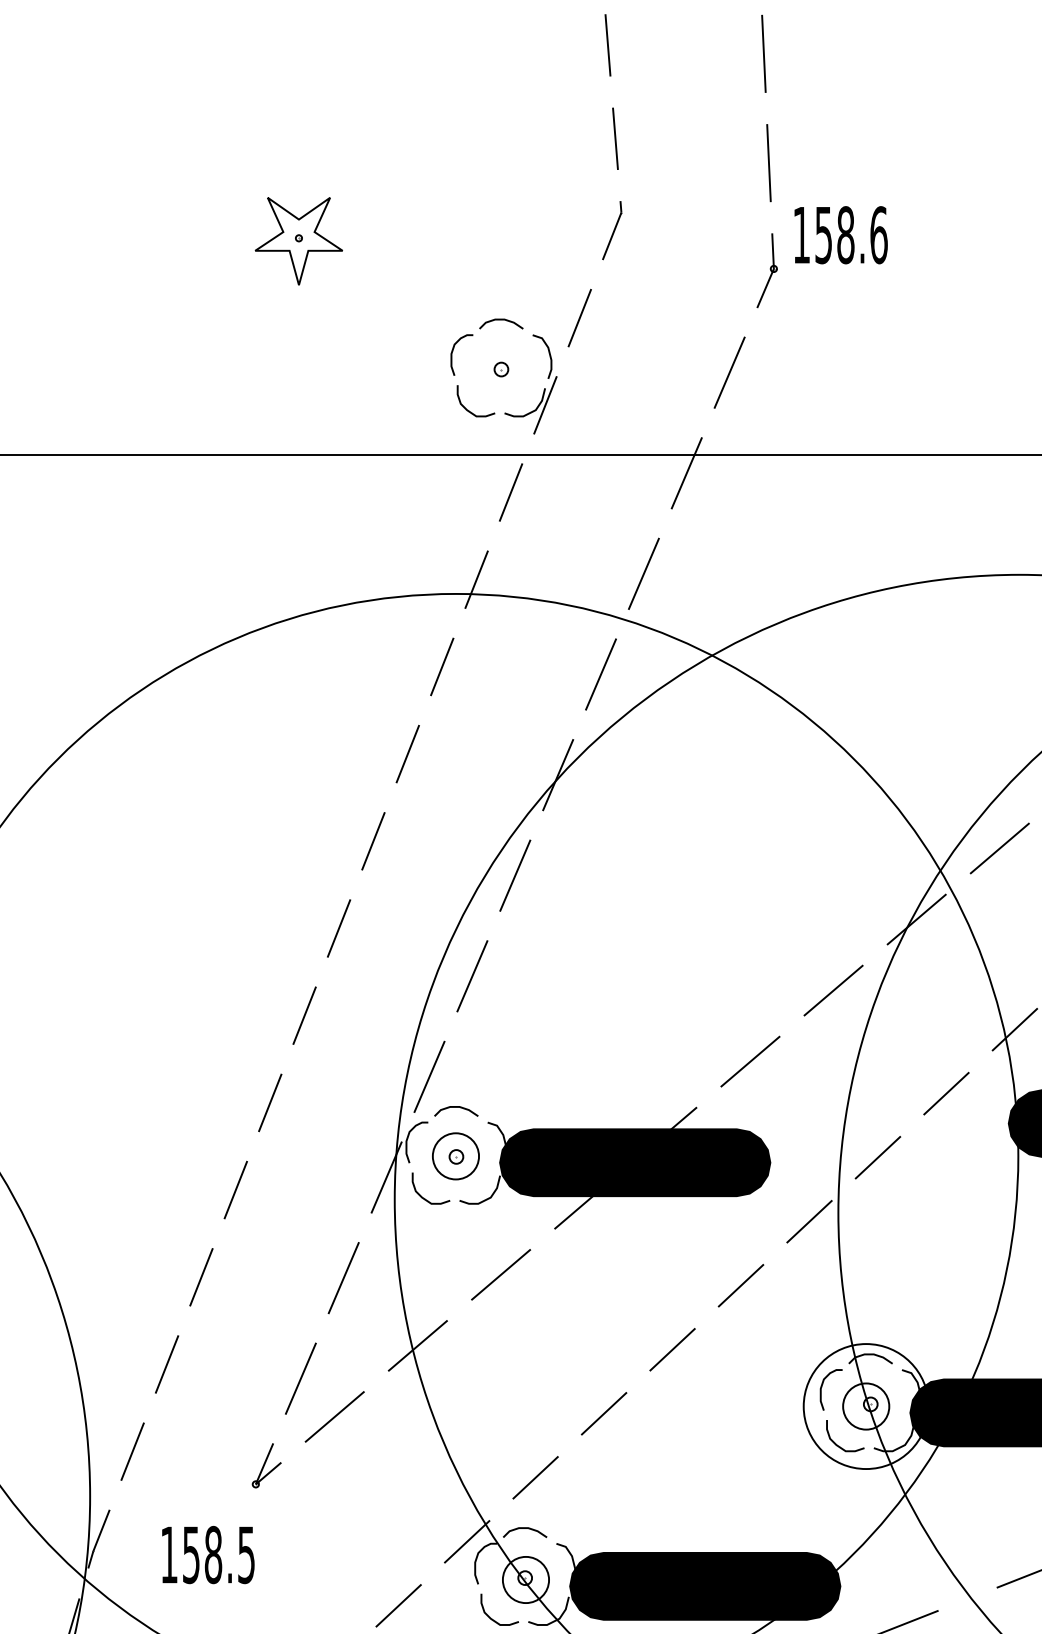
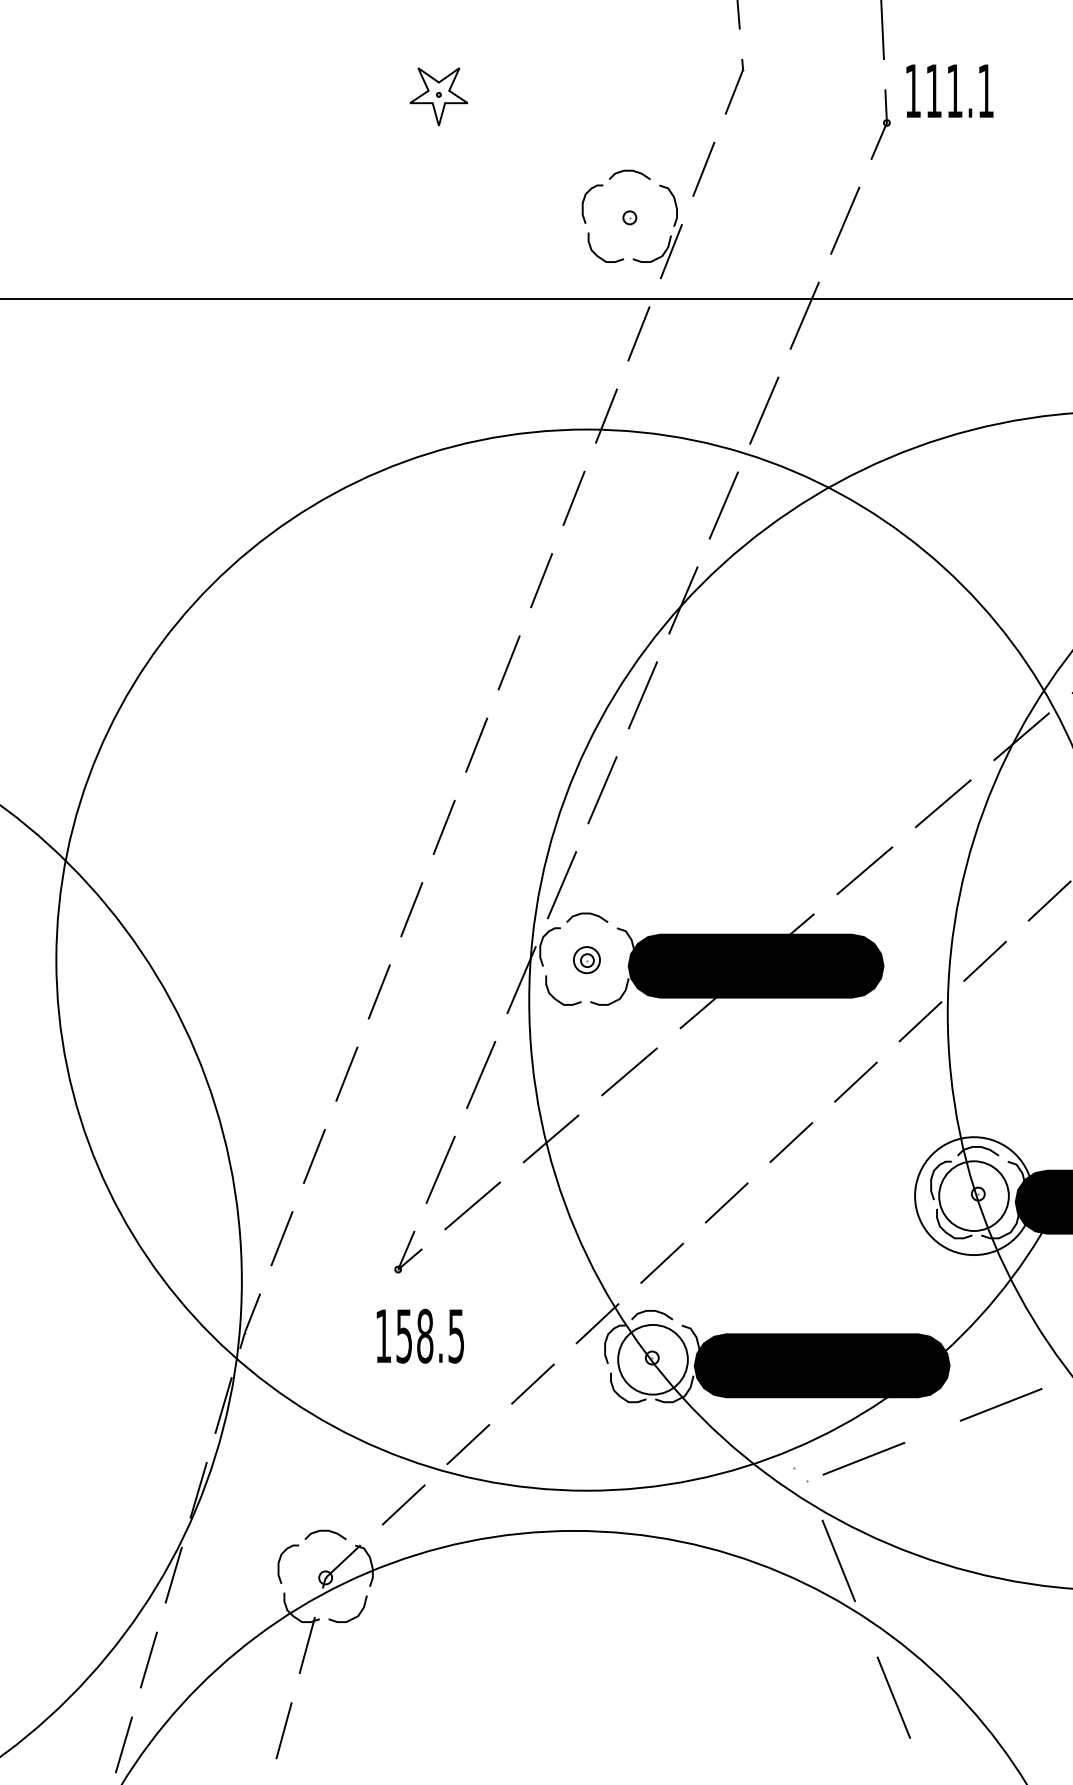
text: (851, 234) -> (960, 90), 158.6 -> 111.1
part: (298, 240) -> (438, 96), size x0.7
circle: (455, 1155) -> (586, 959), size x0.6
circle: (865, 1405) -> (973, 1195), size x1.6
text: (207, 1554) -> (419, 1335), moved
circle: (525, 1579) -> (652, 1359), size x1.6

